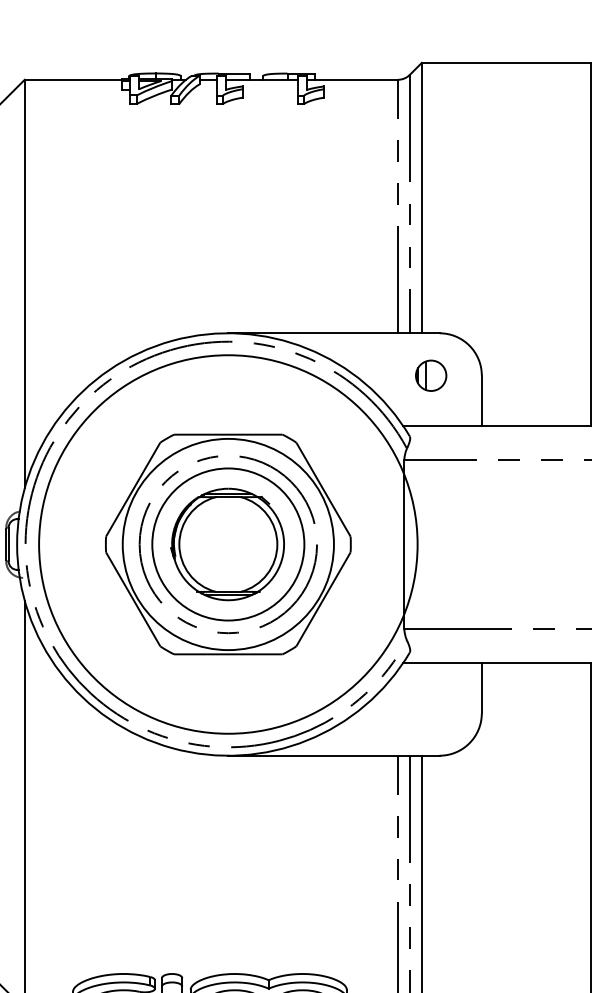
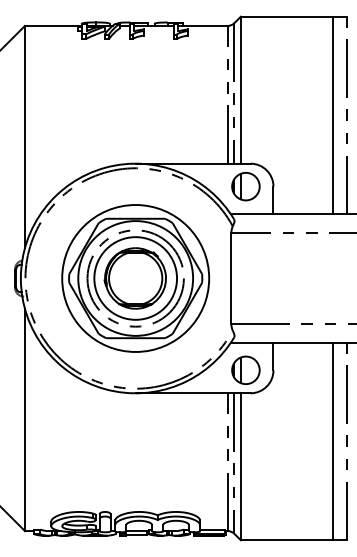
part: (430, 375) -> (245, 186), size x1.67
circle: (227, 544) -> (135, 278), size x0.71
part: (430, 711) -> (245, 369), added

